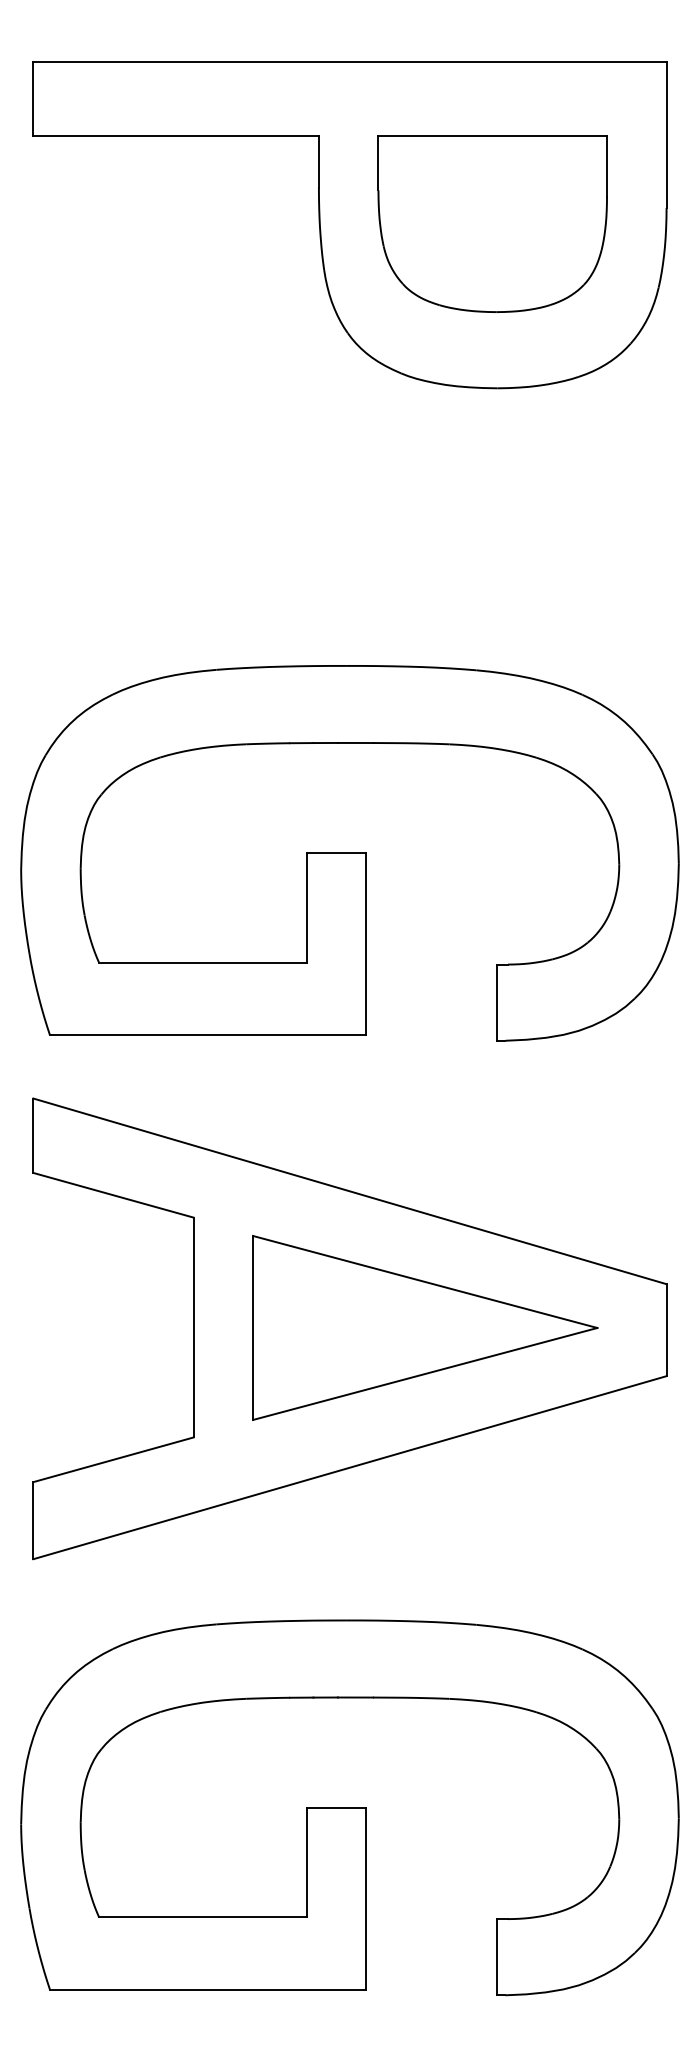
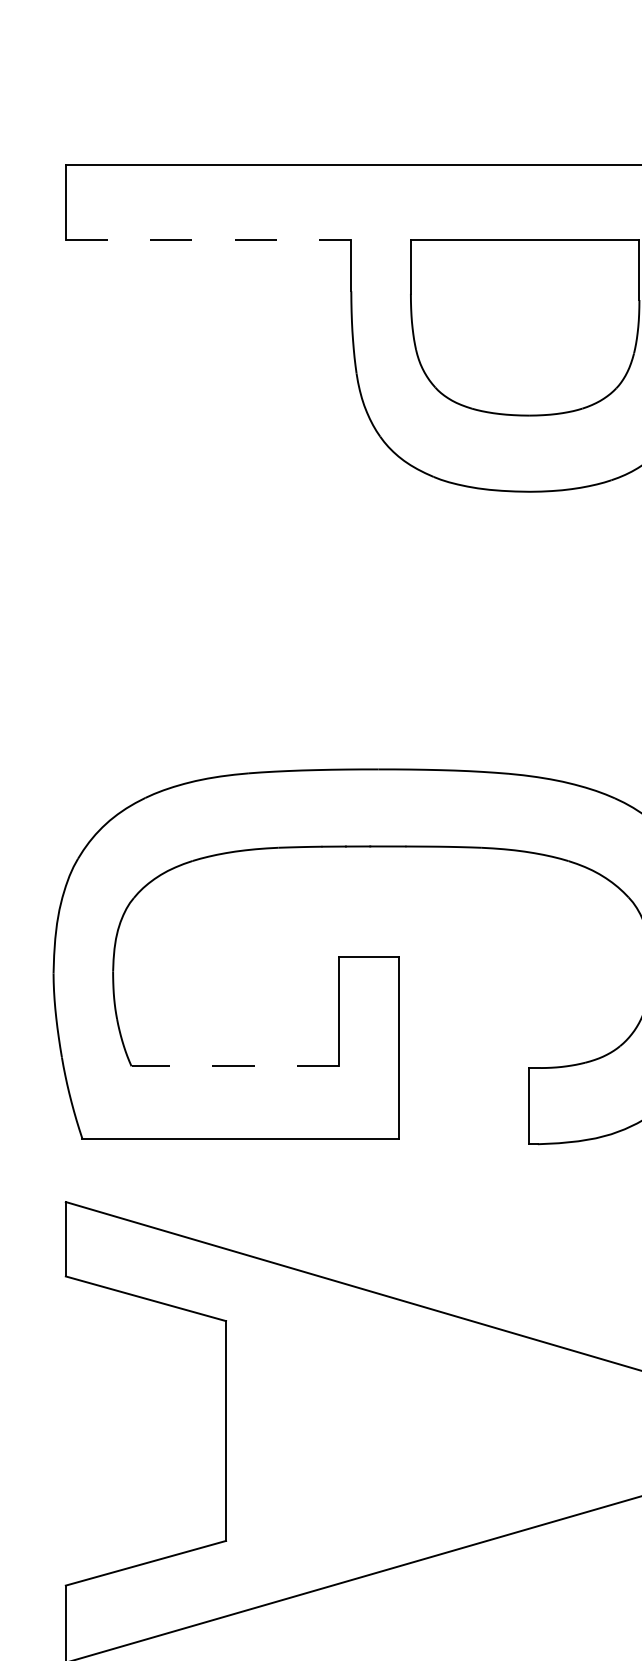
line: (176, 136) -> (208, 239), solid -> dashed
line: (202, 962) -> (234, 1065), solid -> dashed
part: (425, 1327) -> (457, 1430), removed

